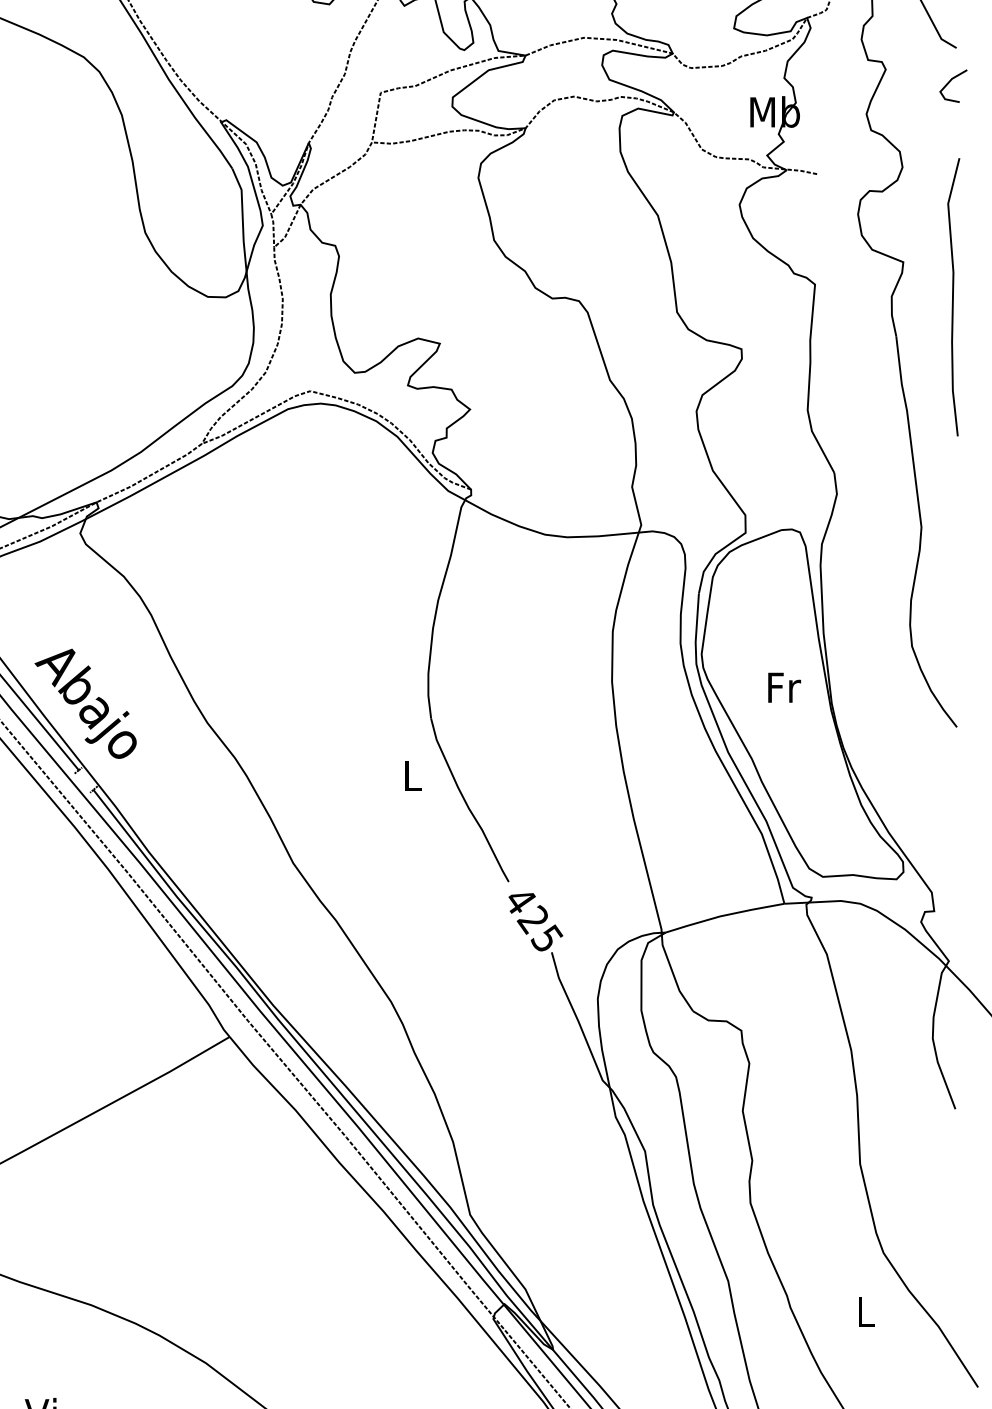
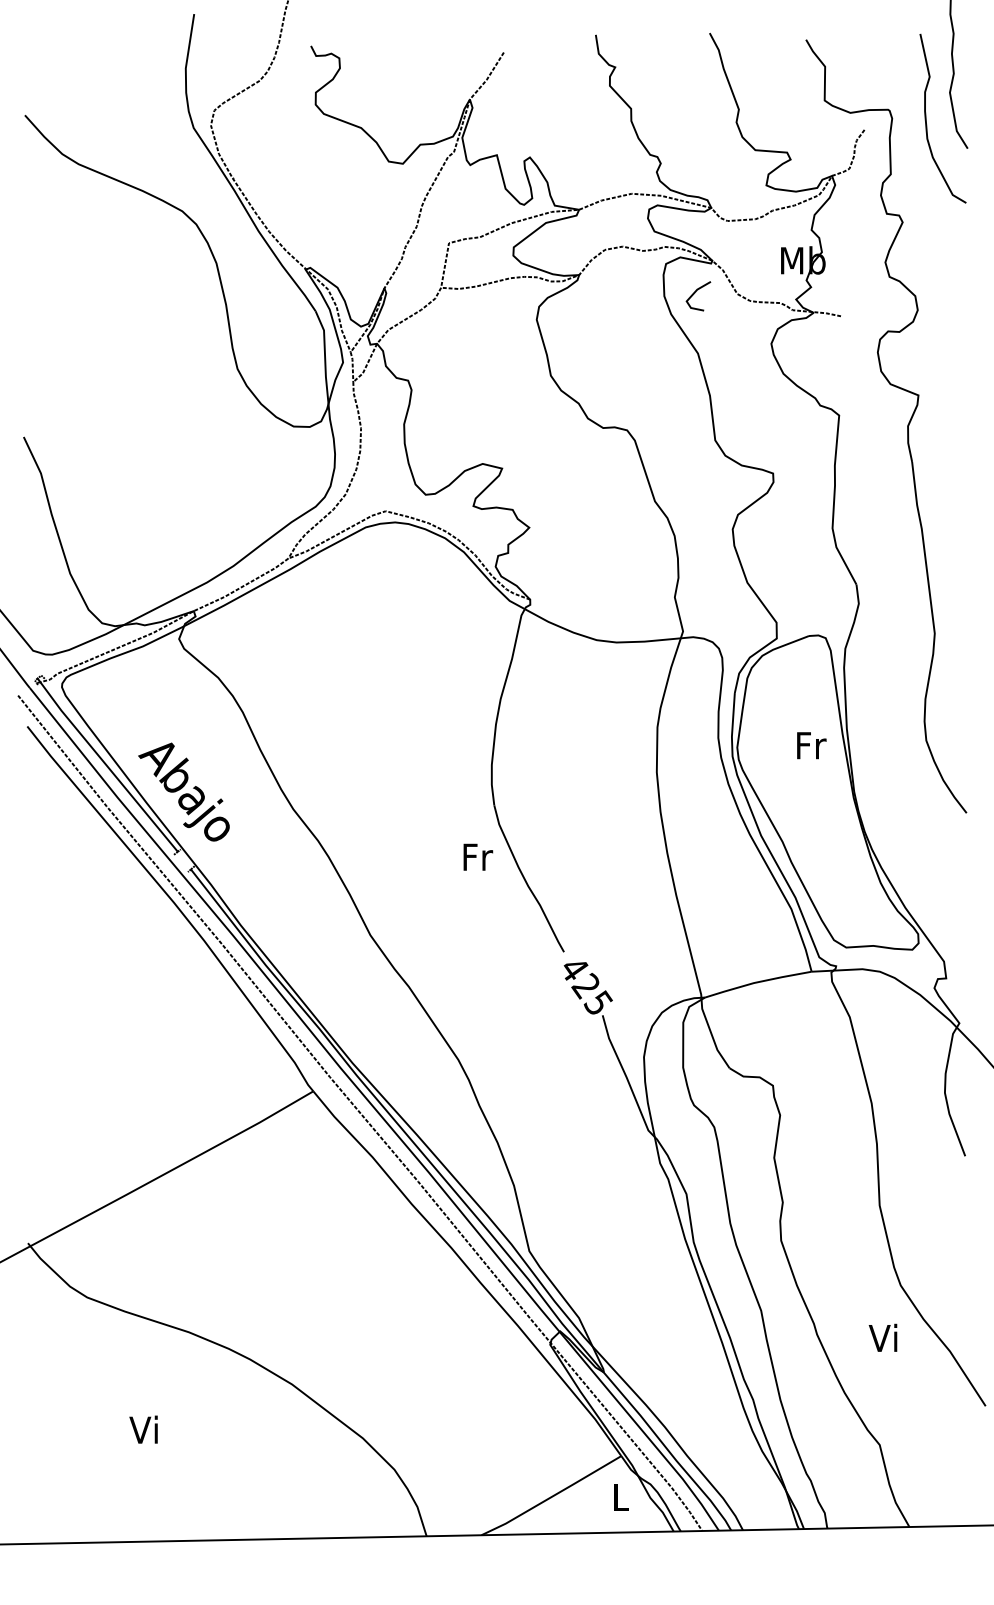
line: (950, 83) -> (695, 293), moved
curve: (953, 296) -> (963, 426), removed
text: (784, 687) -> (811, 745), moved
text: (413, 775) -> (478, 856), L -> Fr
text: (863, 1310) -> (882, 1337), L -> Vi

